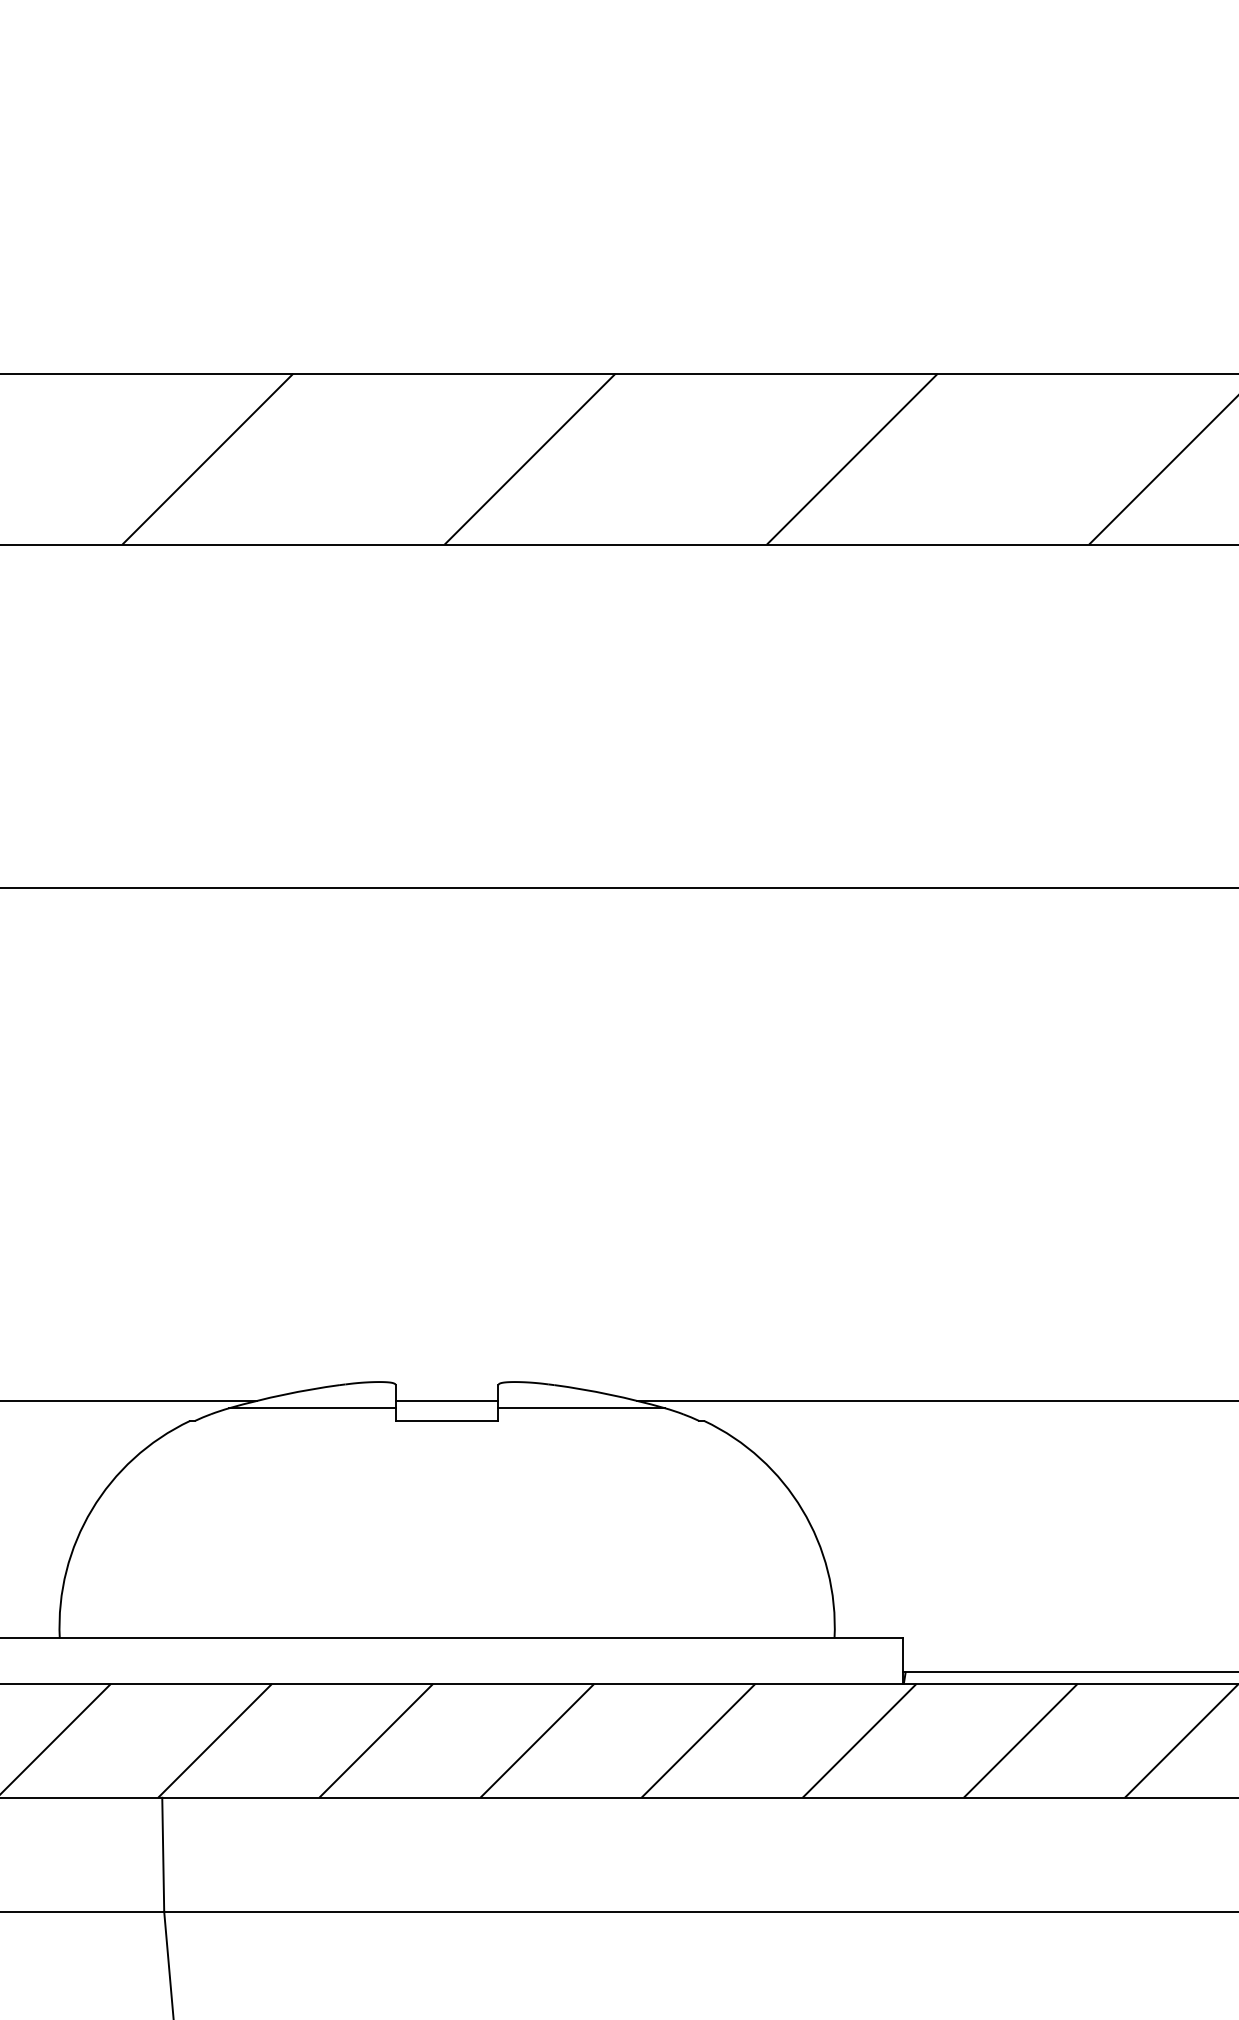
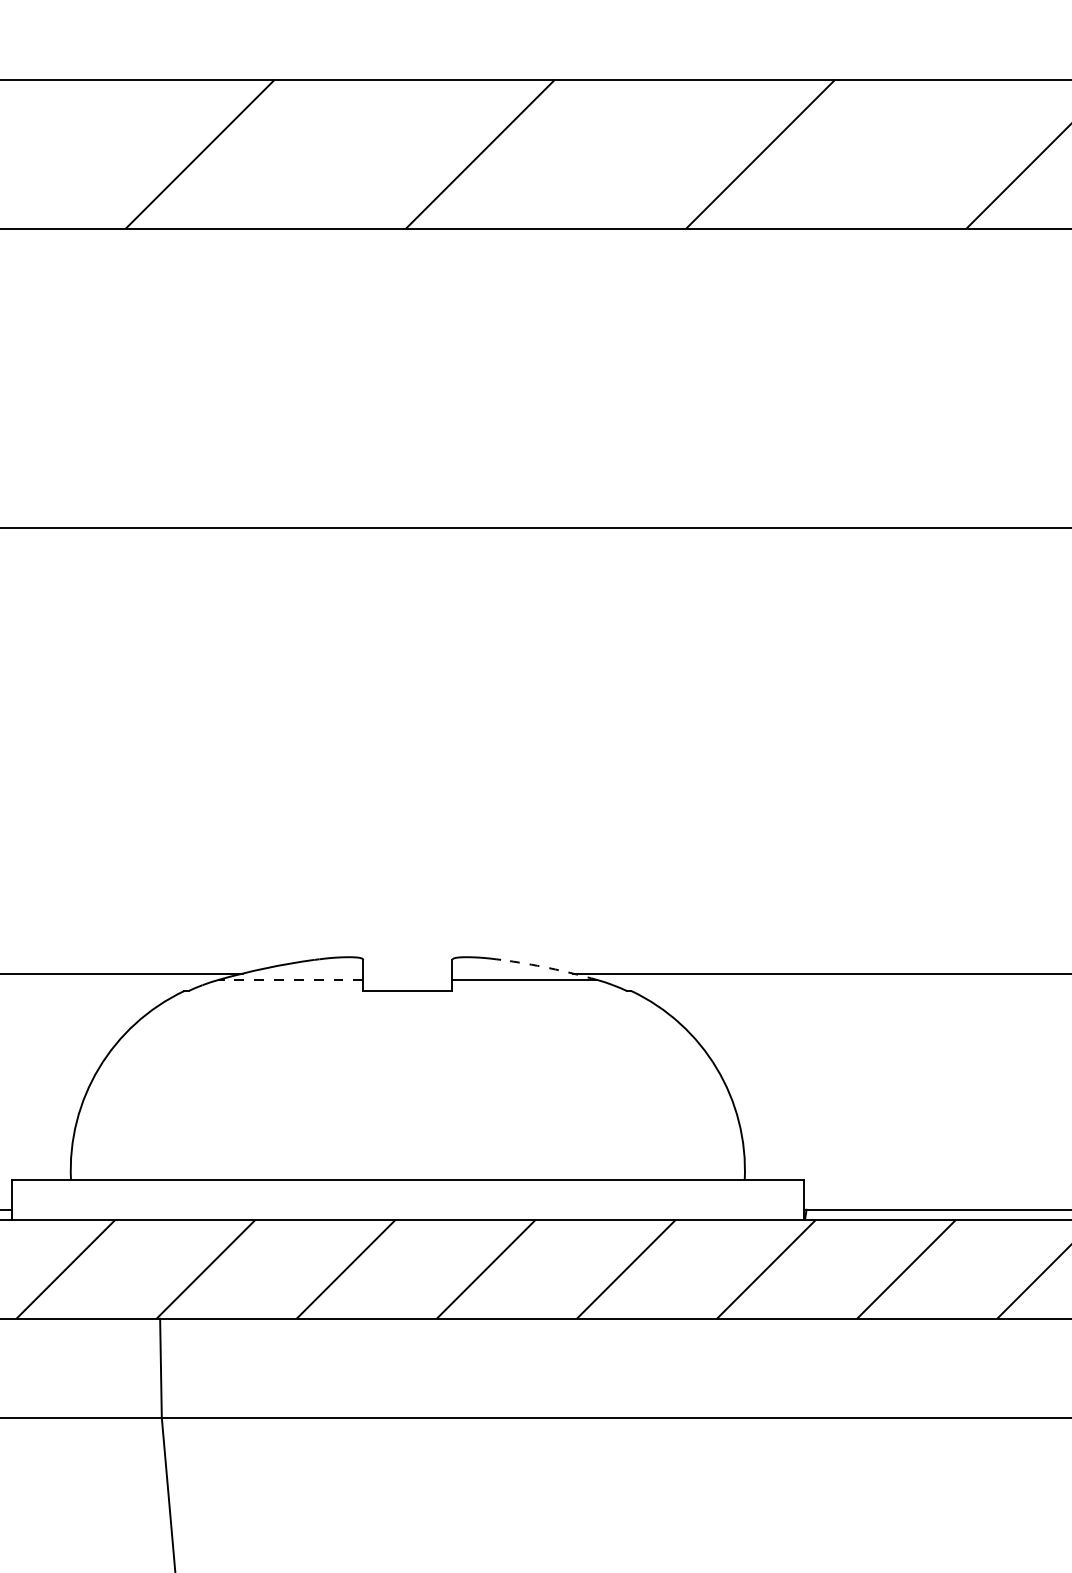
arc: (609, 1394) -> (549, 968), solid -> dashed
line: (446, 1400) -> (407, 973), removed
line: (312, 1408) -> (290, 980), solid -> dashed

